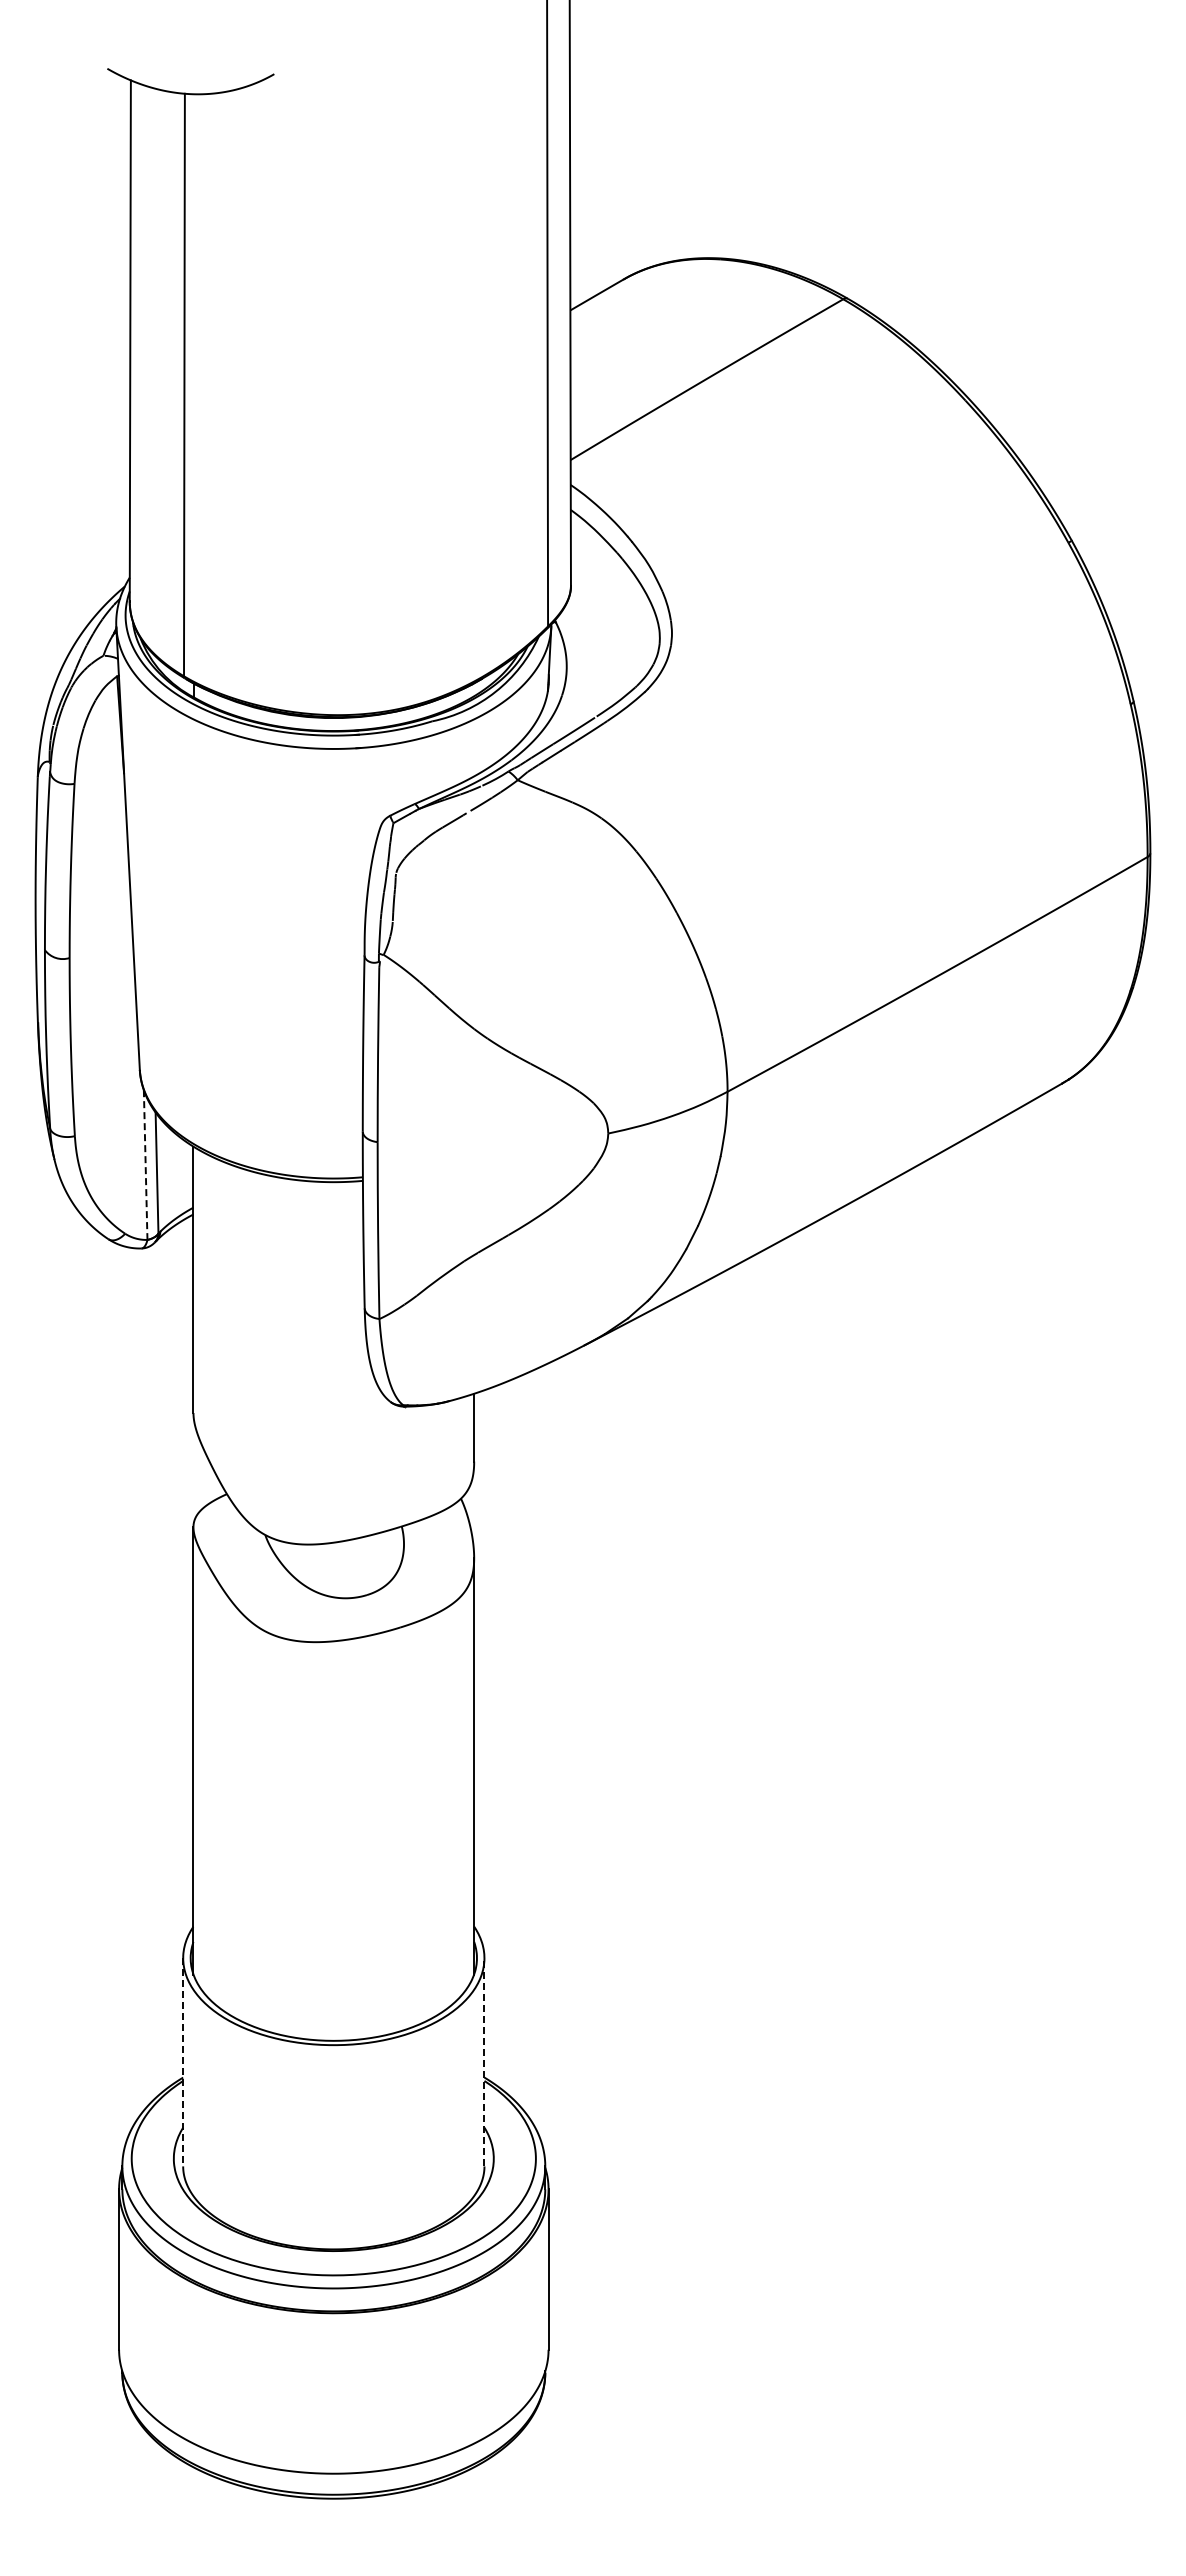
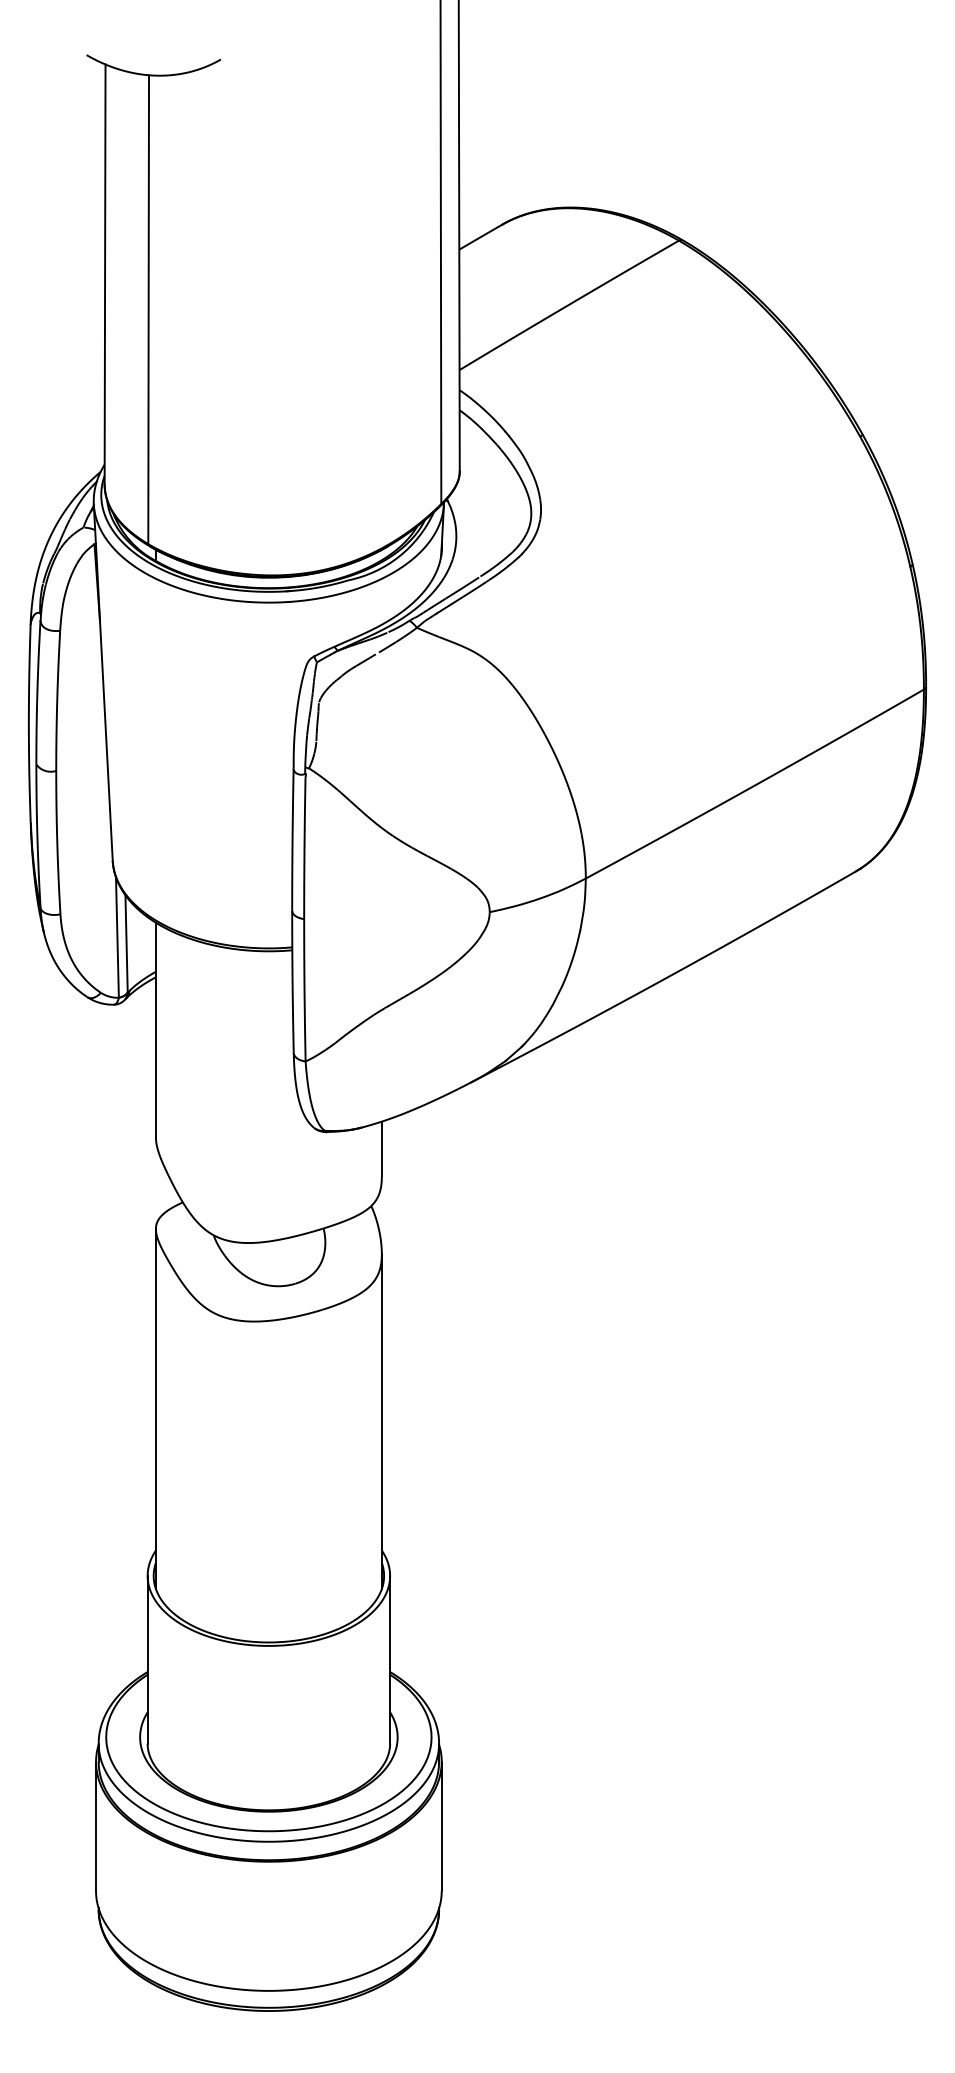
line: (145, 1165) -> (117, 937), dashed -> solid
line: (484, 2061) -> (390, 1659), dashed -> solid
line: (183, 2062) -> (147, 1659), dashed -> solid

